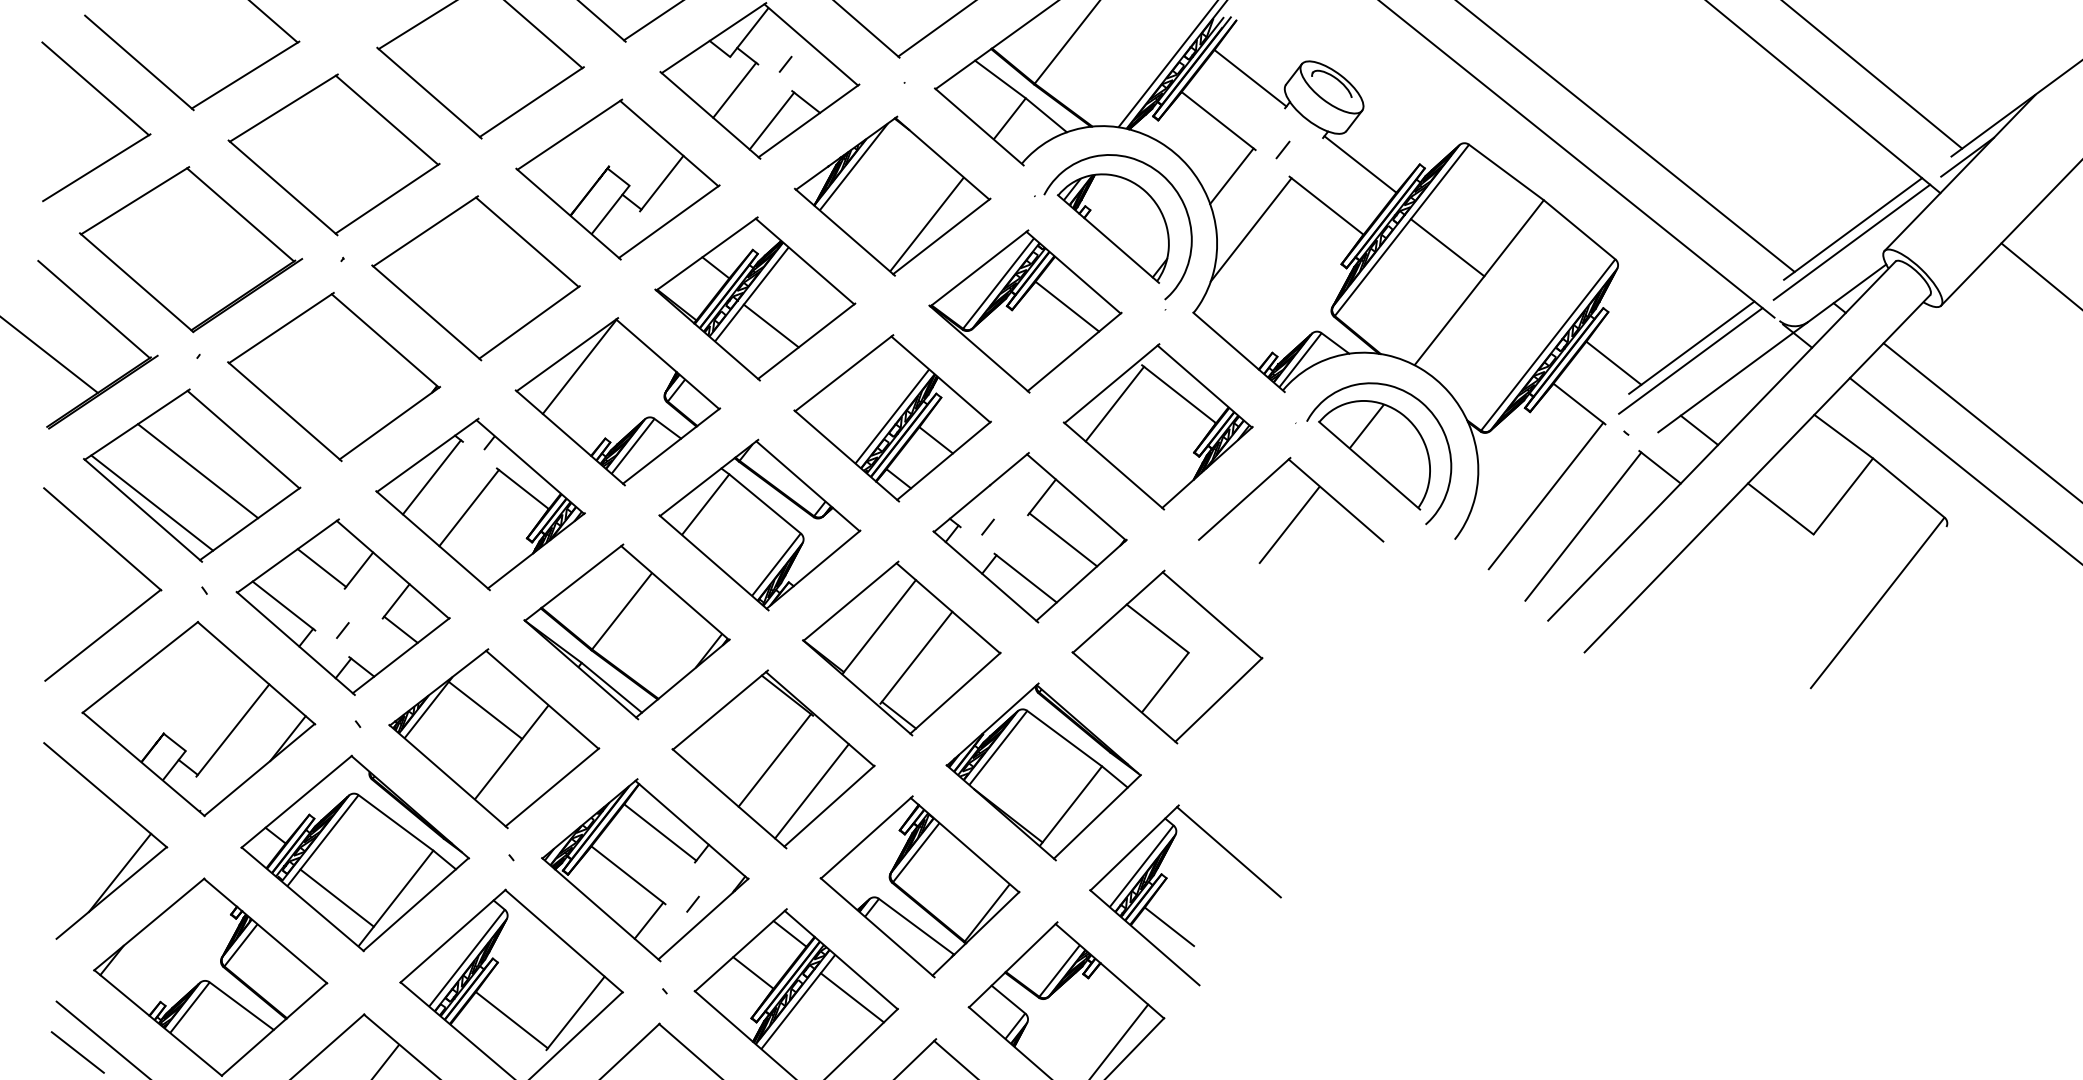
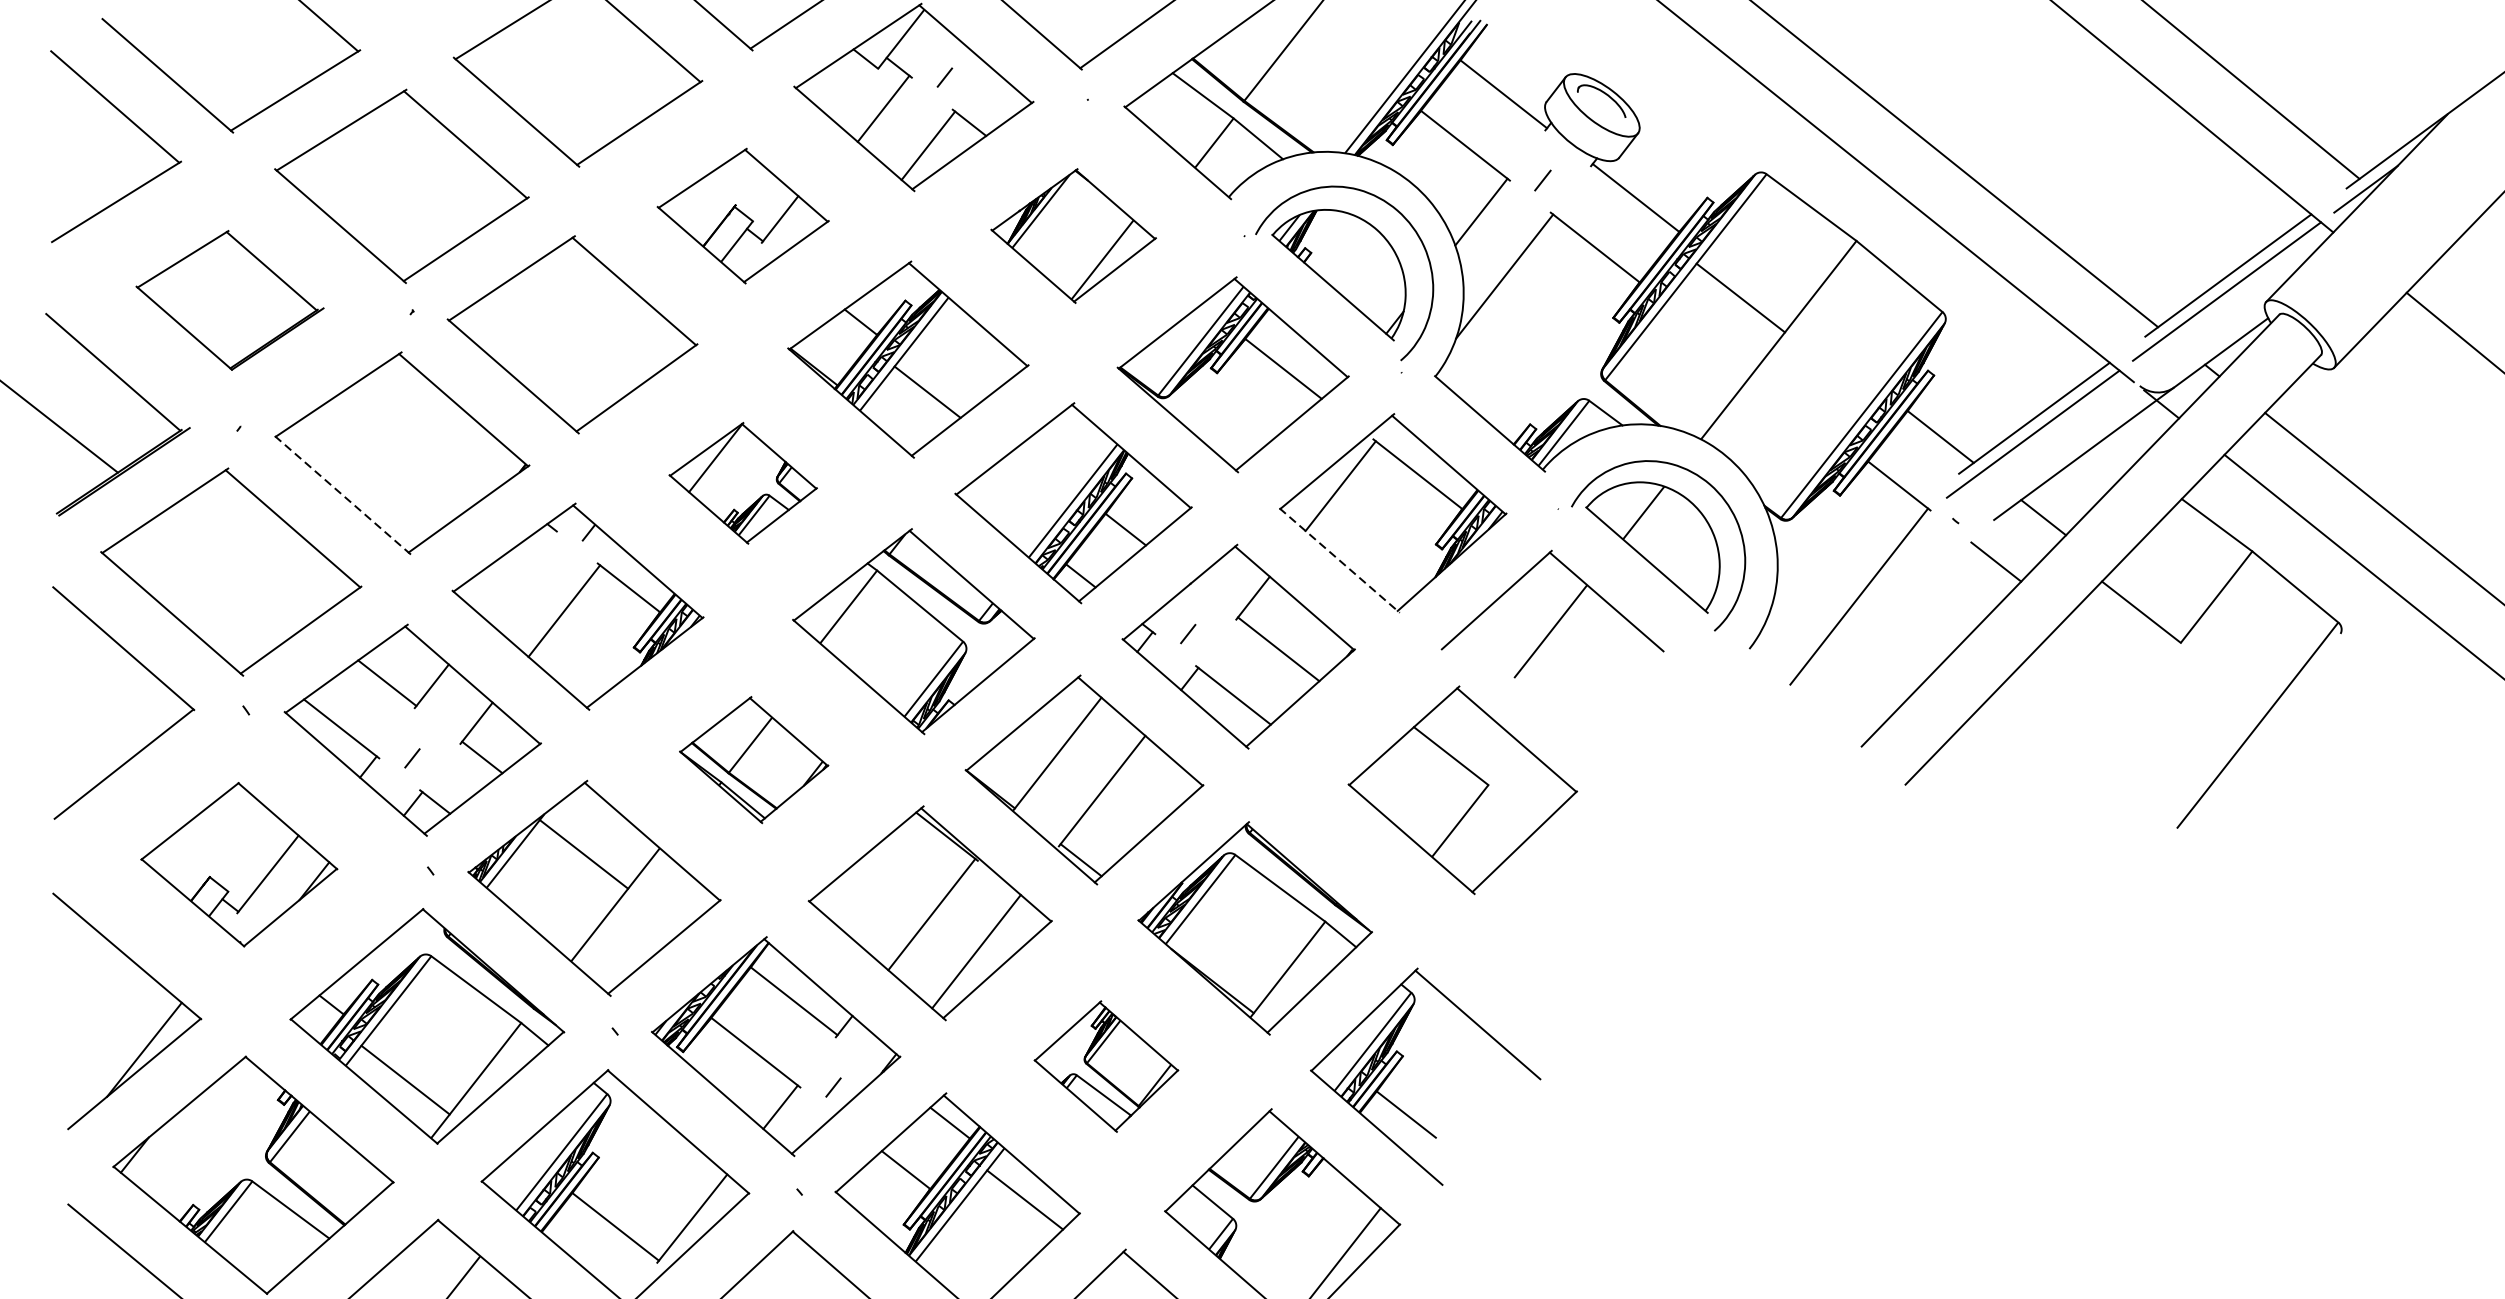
part: (617, 179) -> (742, 216), size x0.7
part: (892, 195) -> (1073, 235), size x0.7
part: (191, 249) -> (230, 300), size x0.7
part: (617, 401) -> (742, 482), size x0.6
line: (284, 411) -> (342, 494), solid -> dashed
line: (1114, 466) -> (1340, 561), solid -> dashed
line: (197, 471) -> (237, 567), removed
line: (431, 477) -> (519, 574), removed
line: (152, 502) -> (183, 604), removed
line: (1583, 526) -> (1904, 633), removed
part: (626, 631) -> (753, 759), size x0.6
part: (1167, 656) -> (1462, 789), moved
part: (198, 718) -> (238, 864), size x0.7
part: (919, 886) -> (1105, 1066), size x0.6
line: (77, 1052) -> (93, 1265), removed

